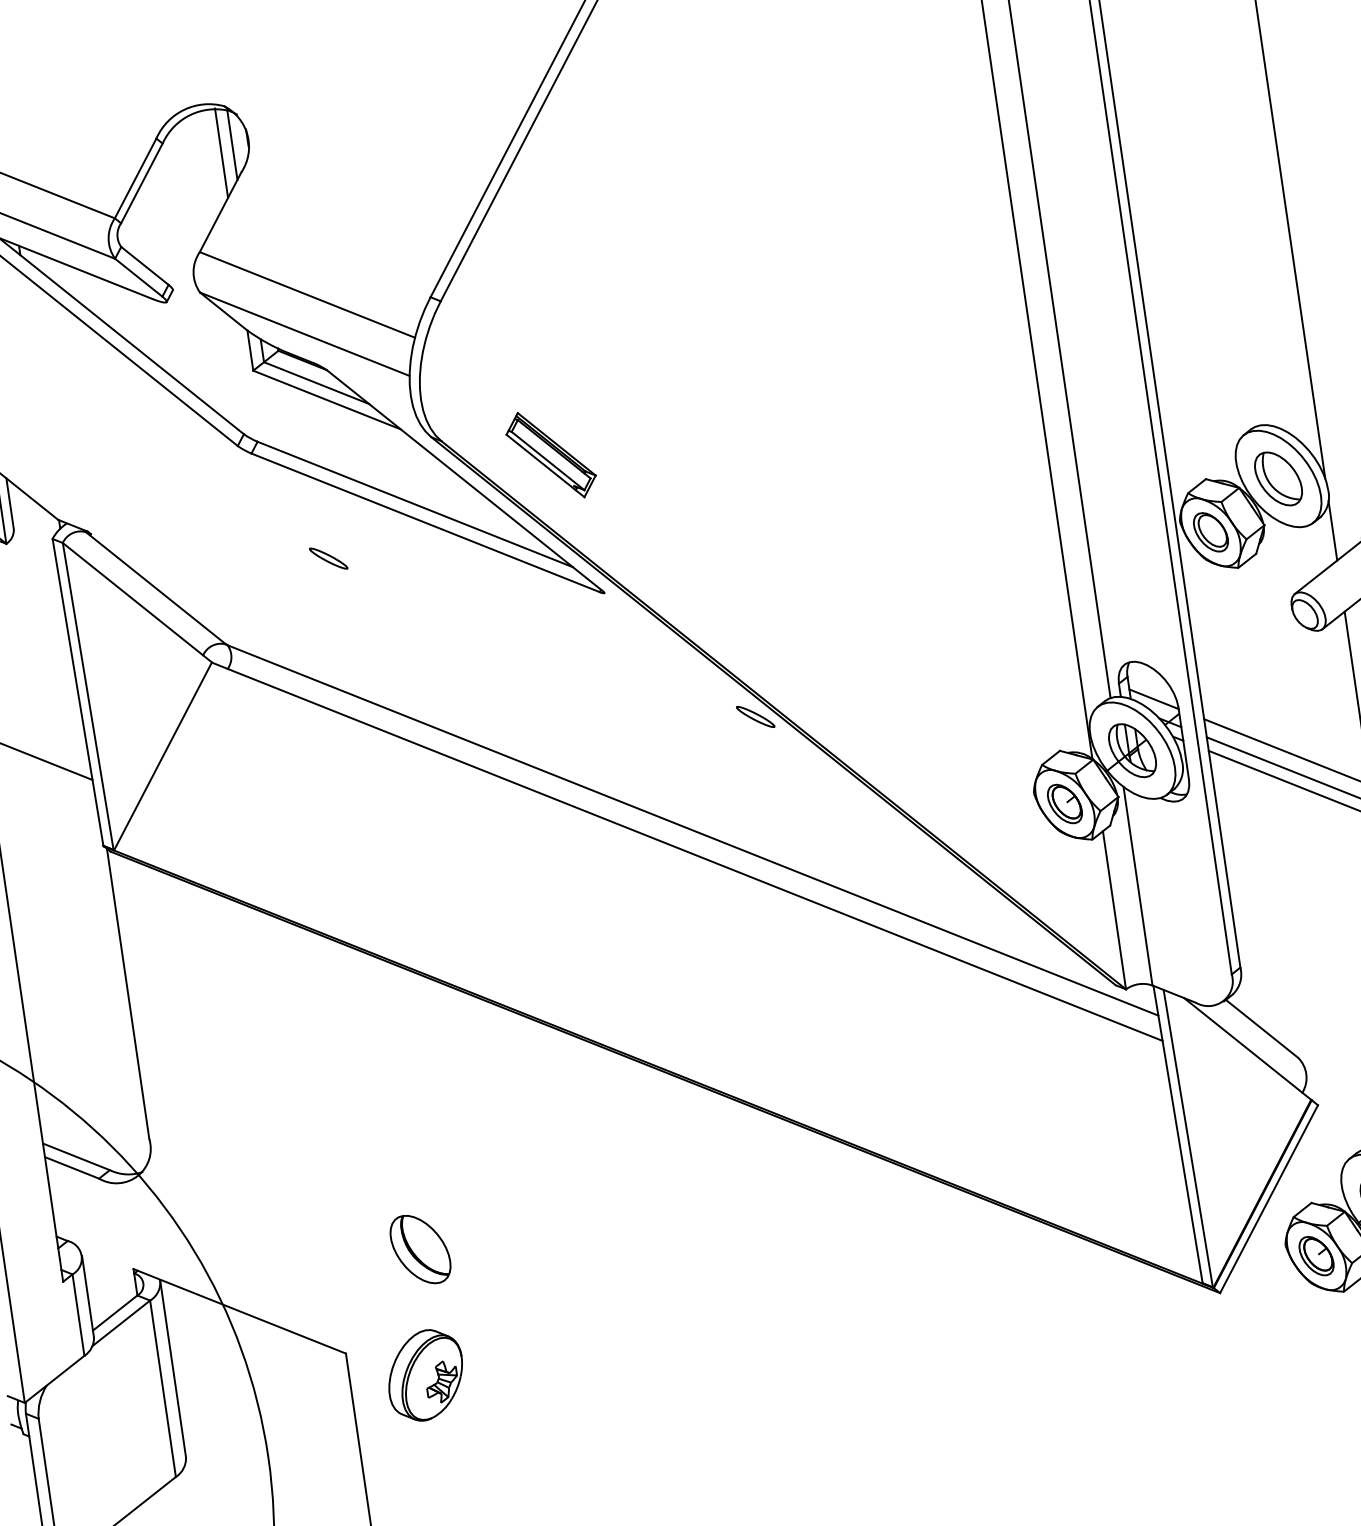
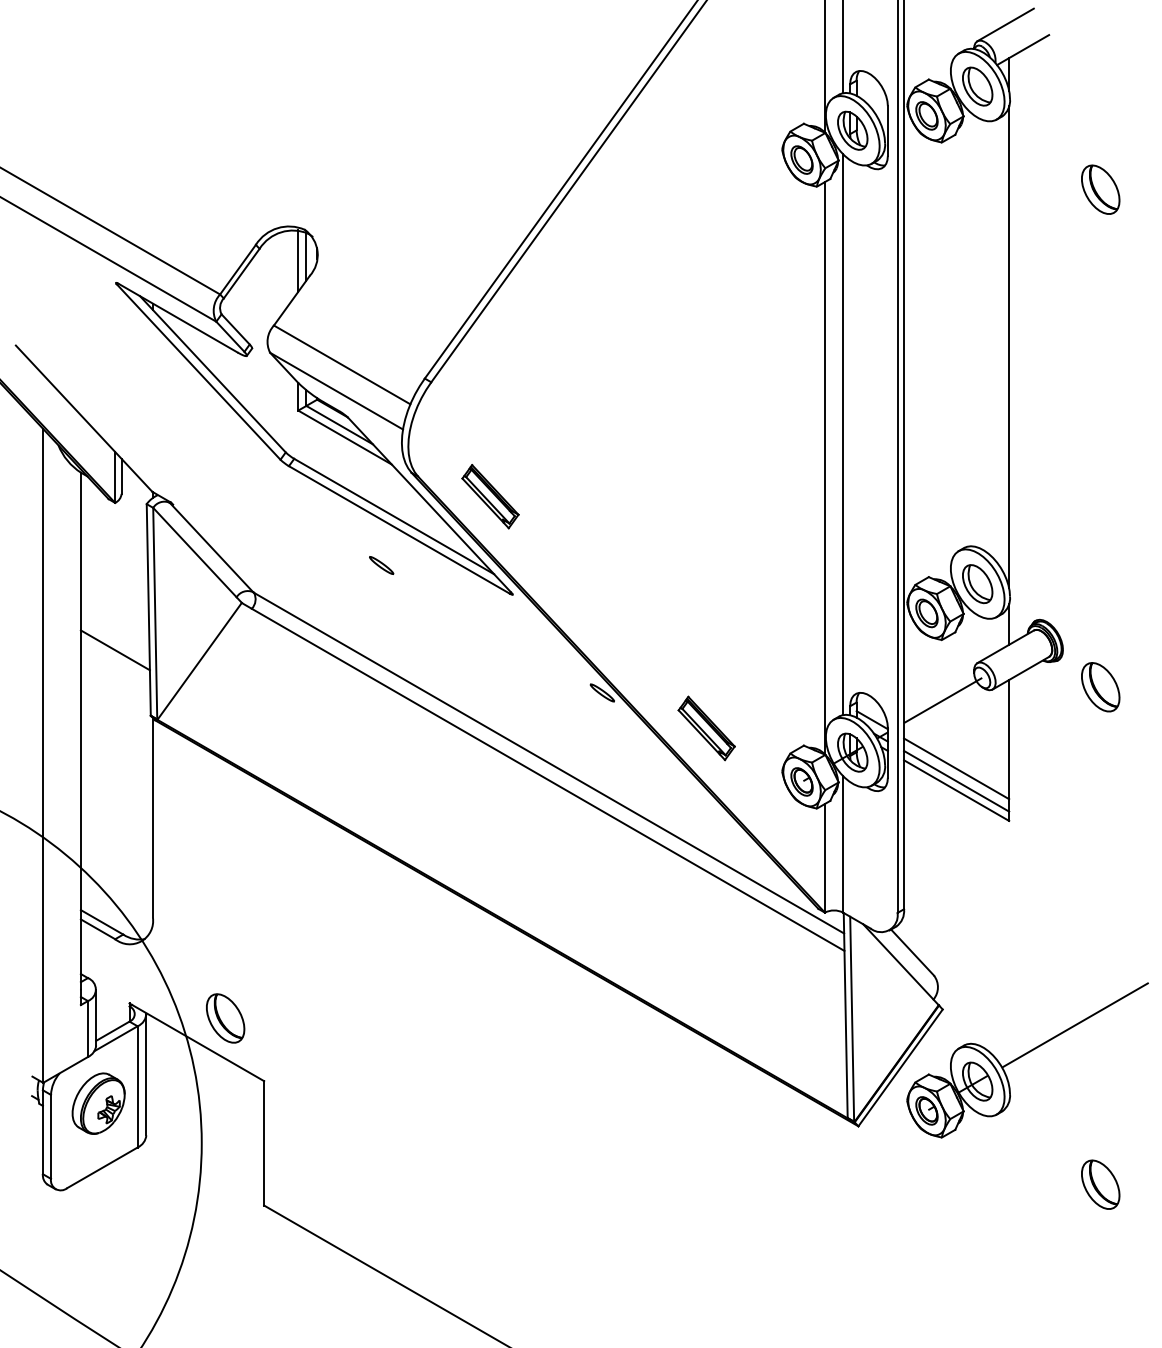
part: (328, 558) -> (381, 565), moved
line: (1253, 655) -> (943, 700), added
part: (914, 746) -> (706, 728), added
part: (420, 1249) -> (225, 1018), moved
part: (425, 1375) -> (98, 1103), moved

